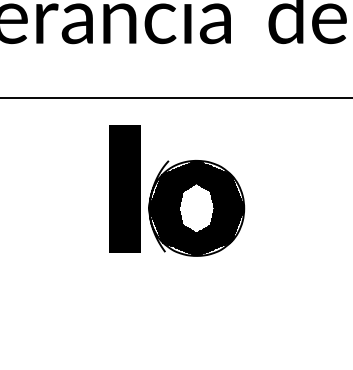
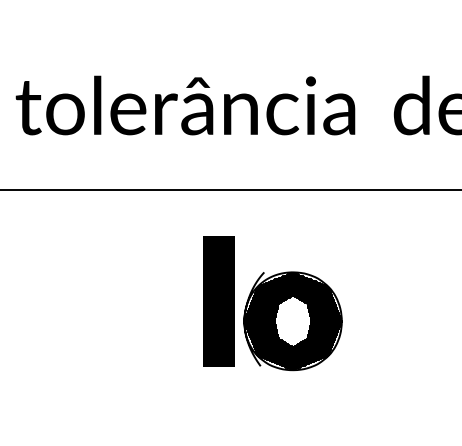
part: (176, 191) -> (272, 303), moved

